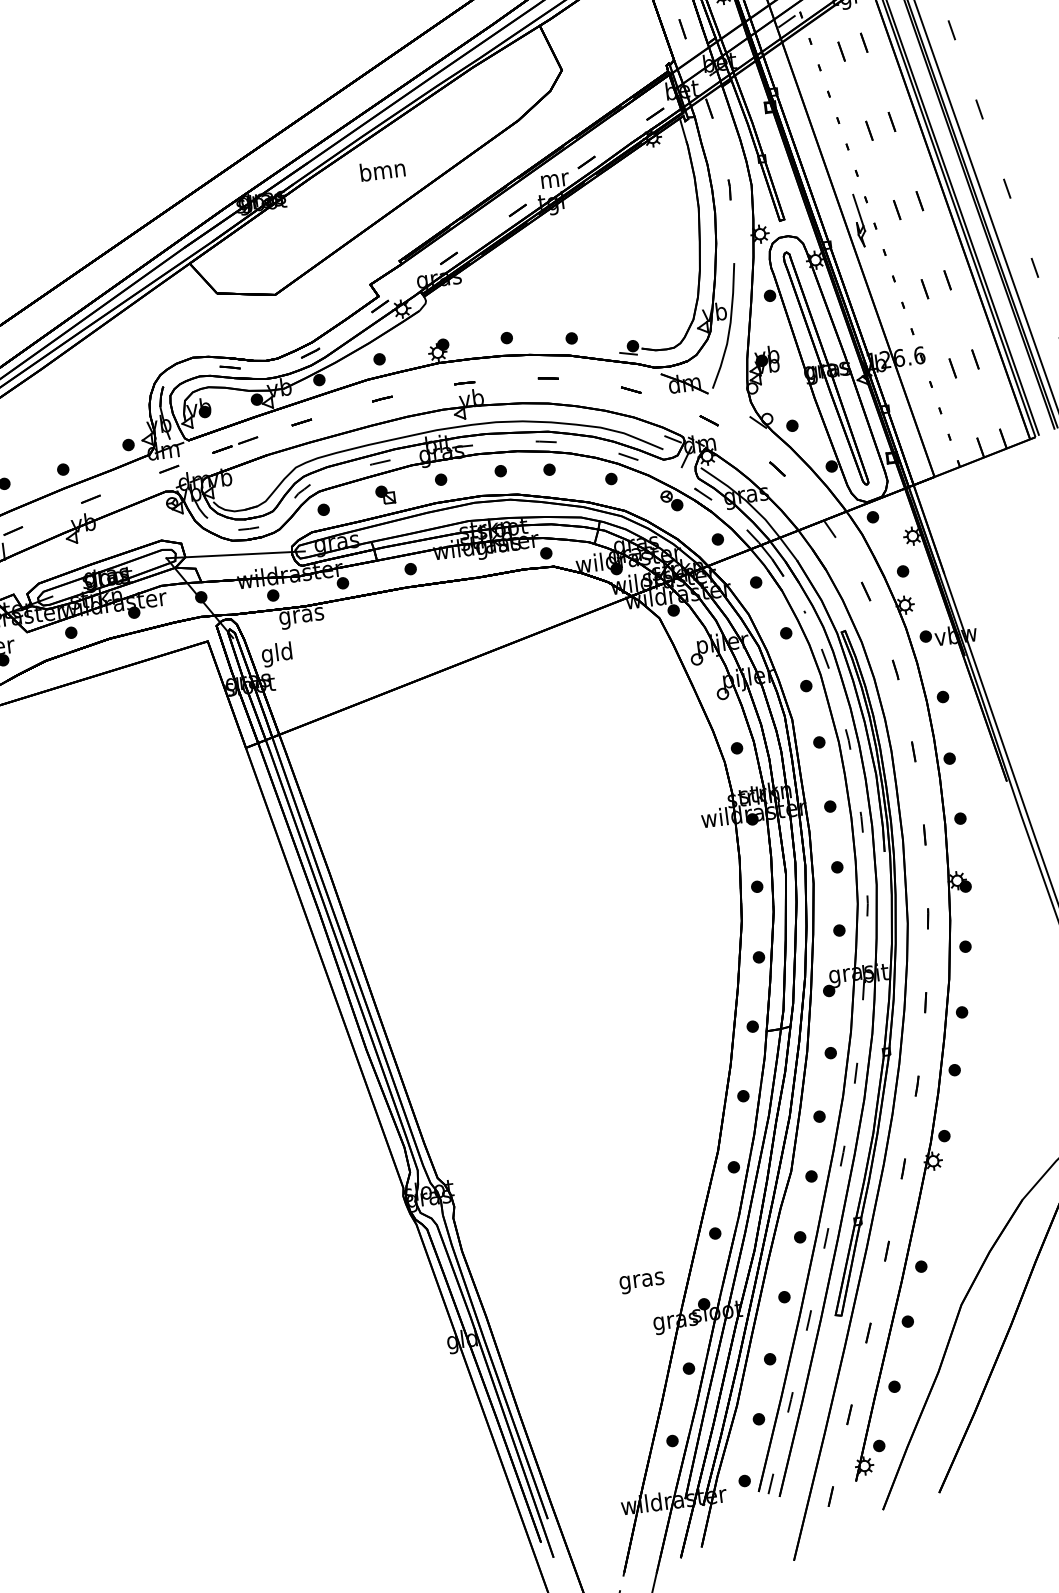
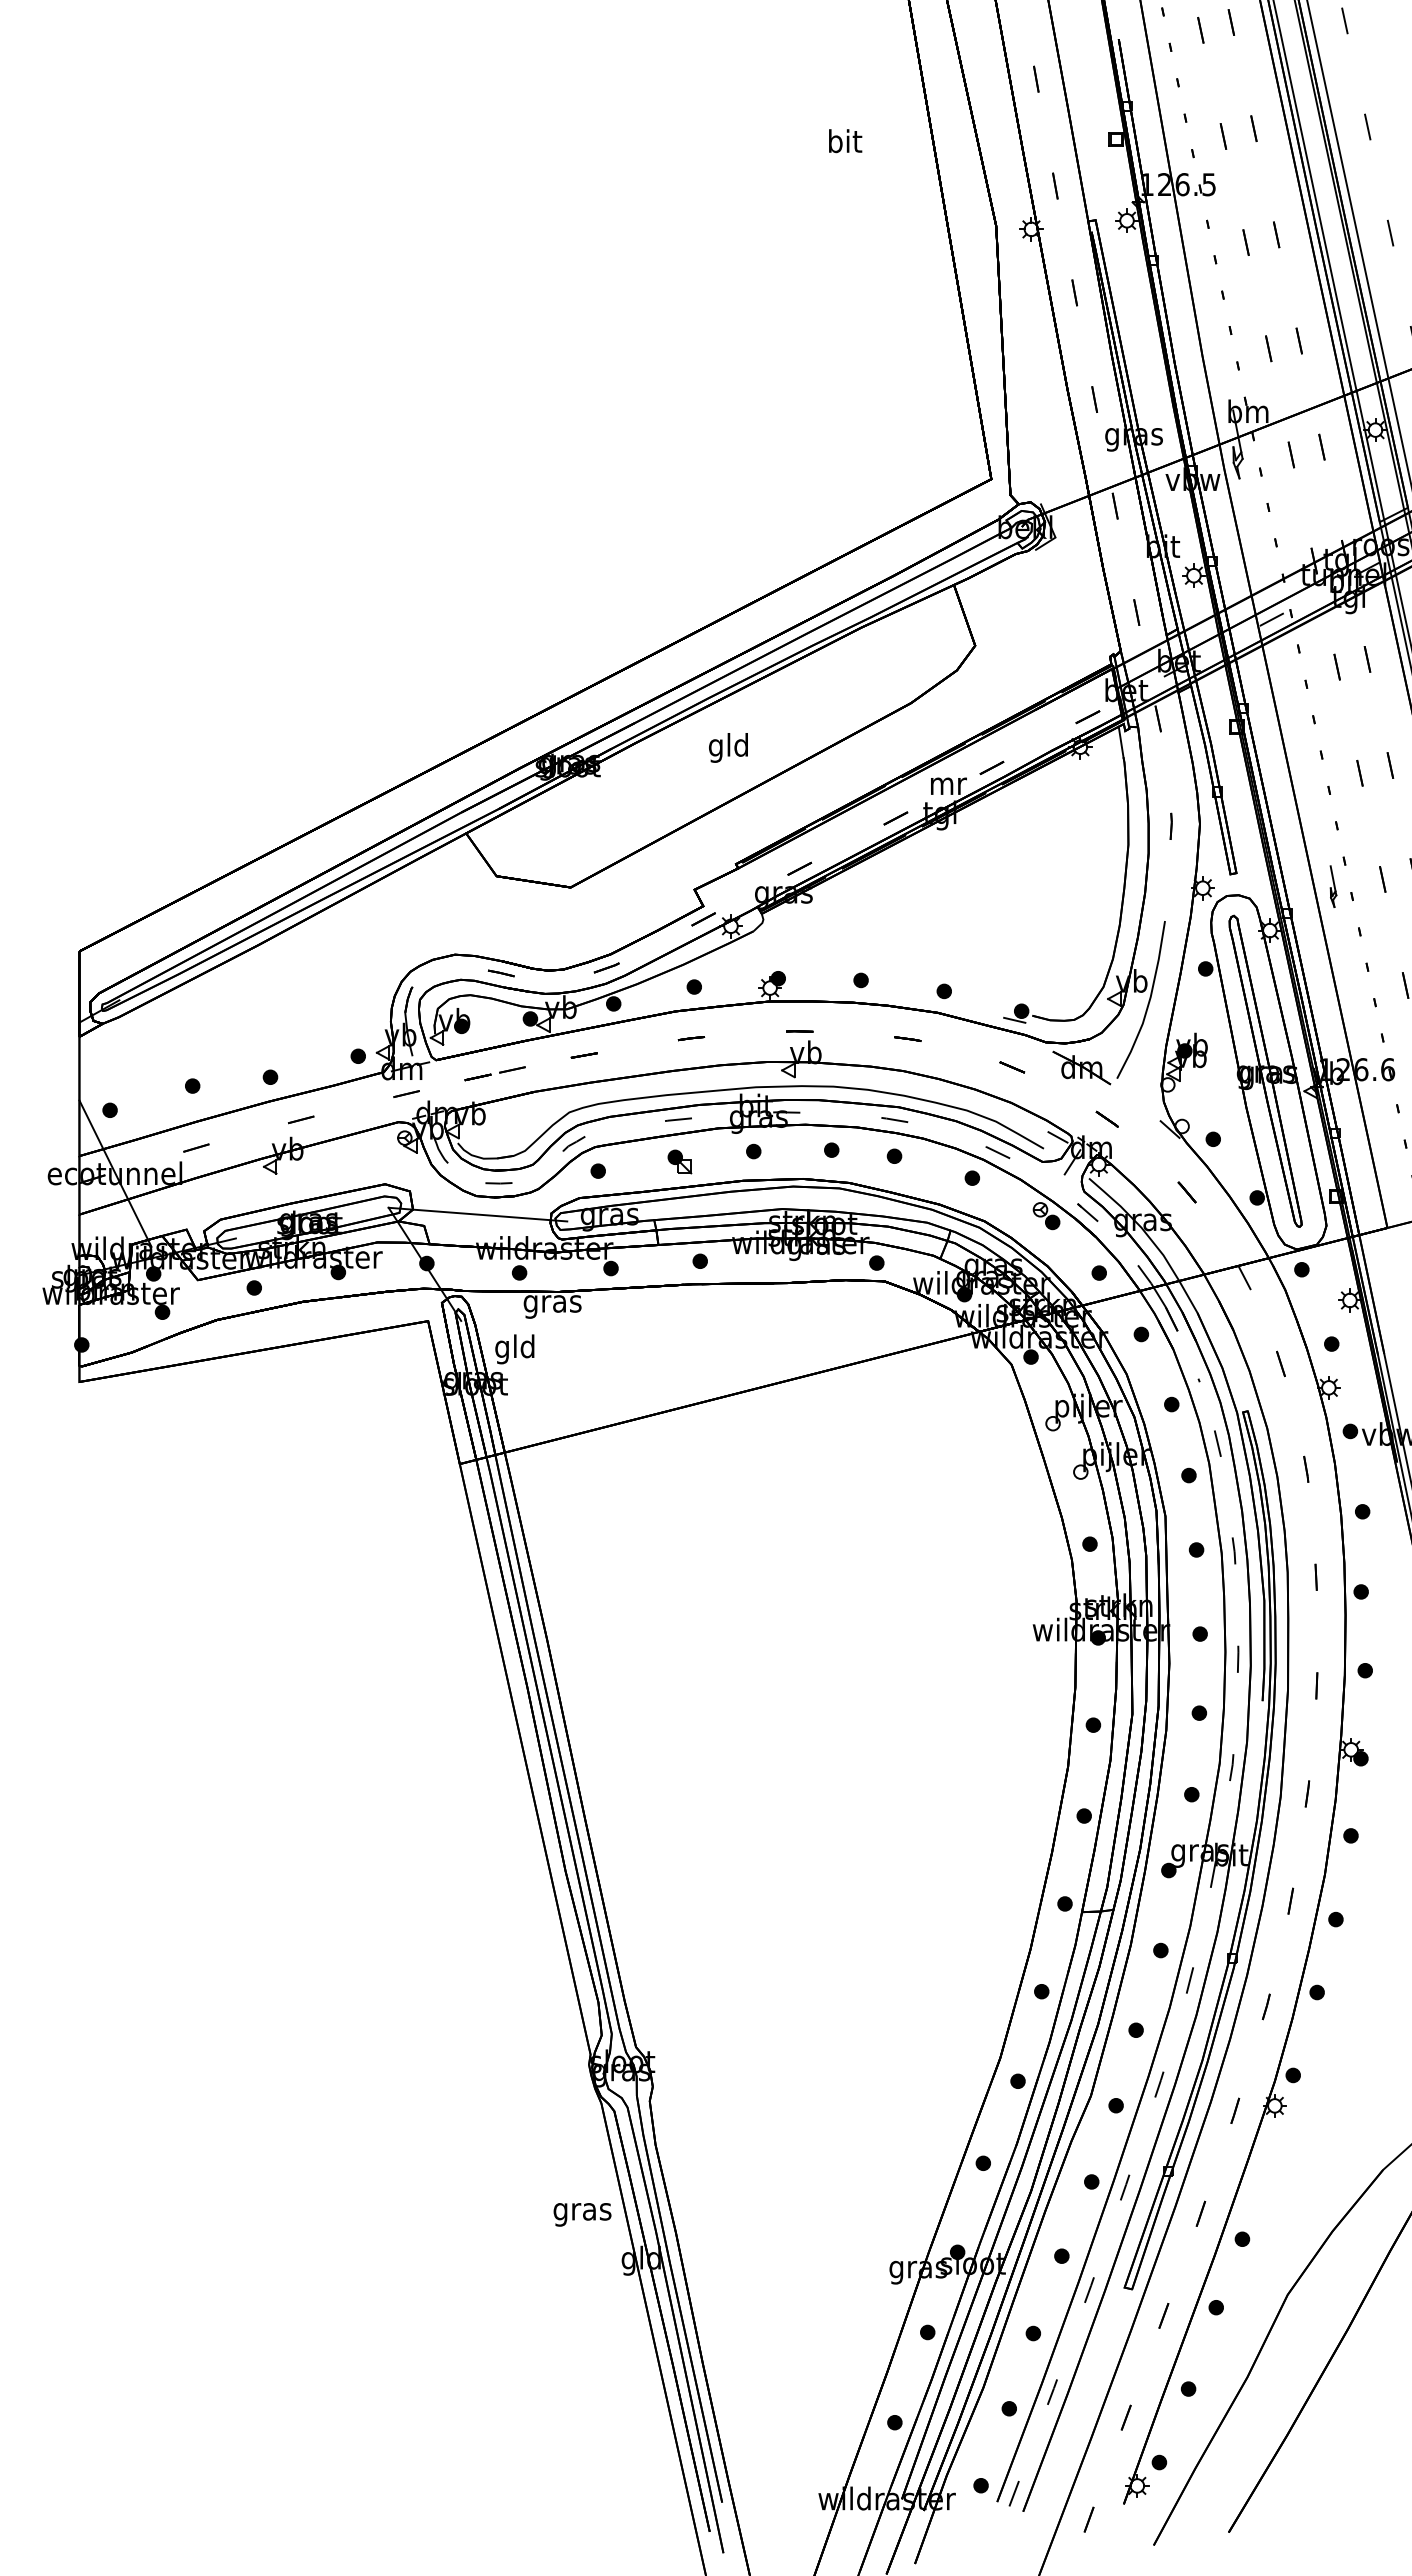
text: (382, 172) -> (728, 747), bmn -> gld
part: (860, 220) -> (1333, 886), size x0.6
text: (642, 1282) -> (582, 2214), moved

